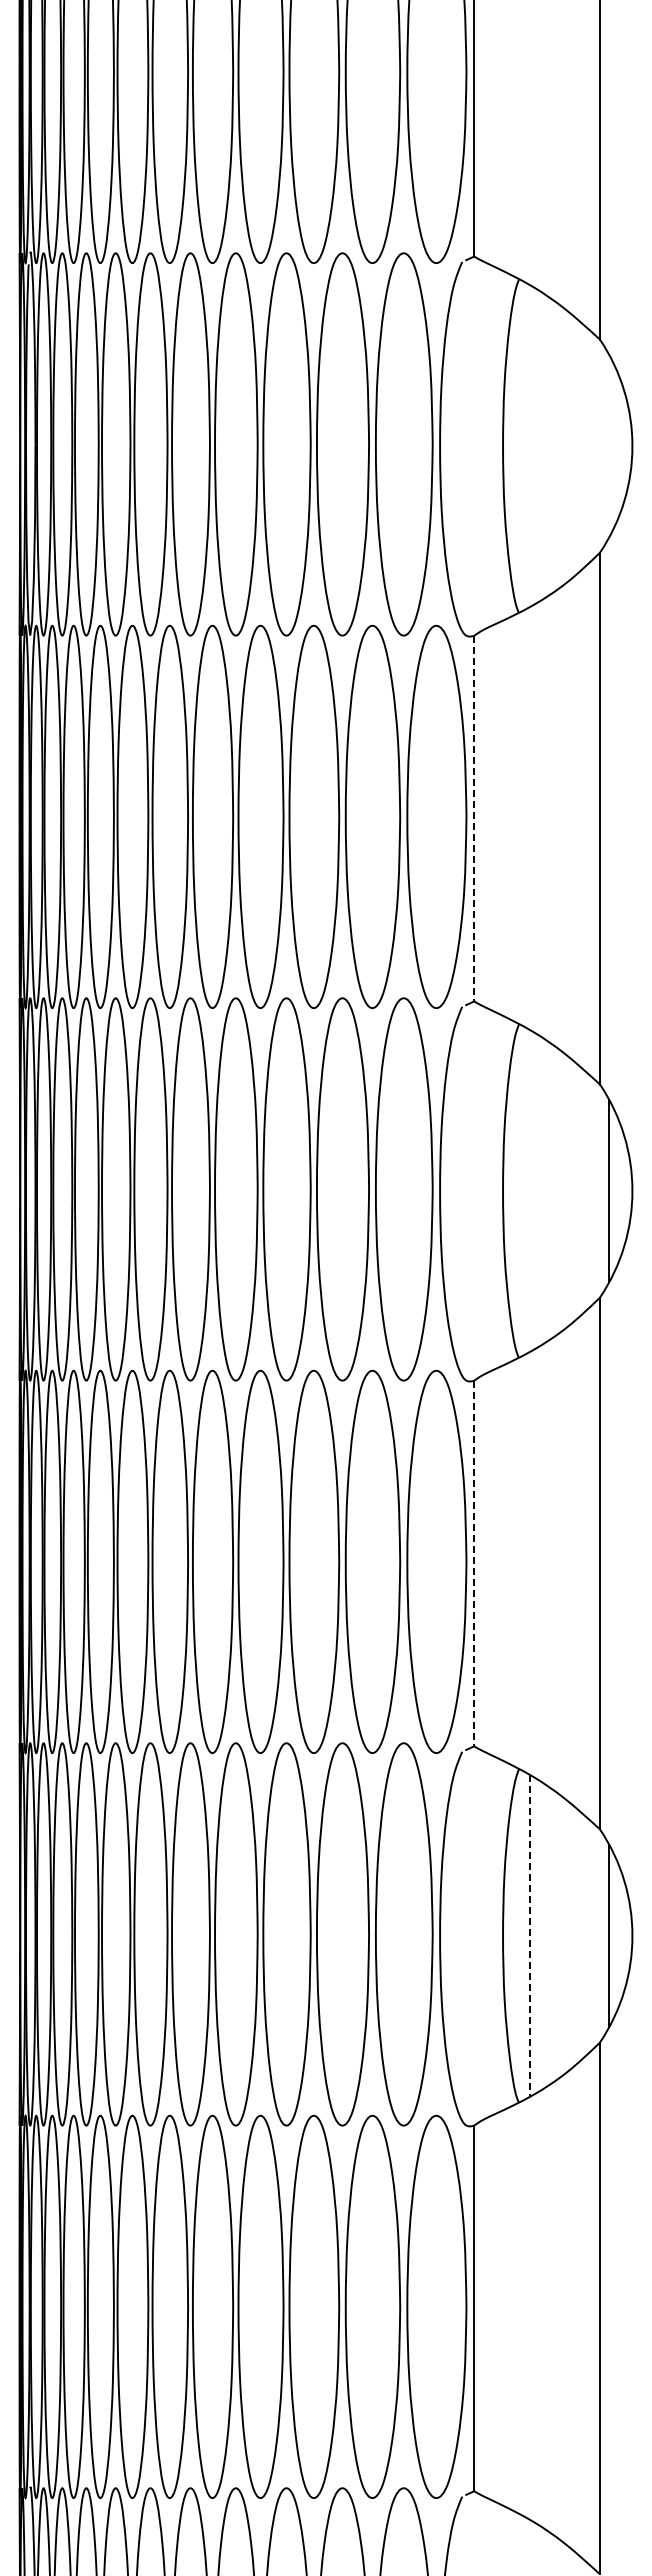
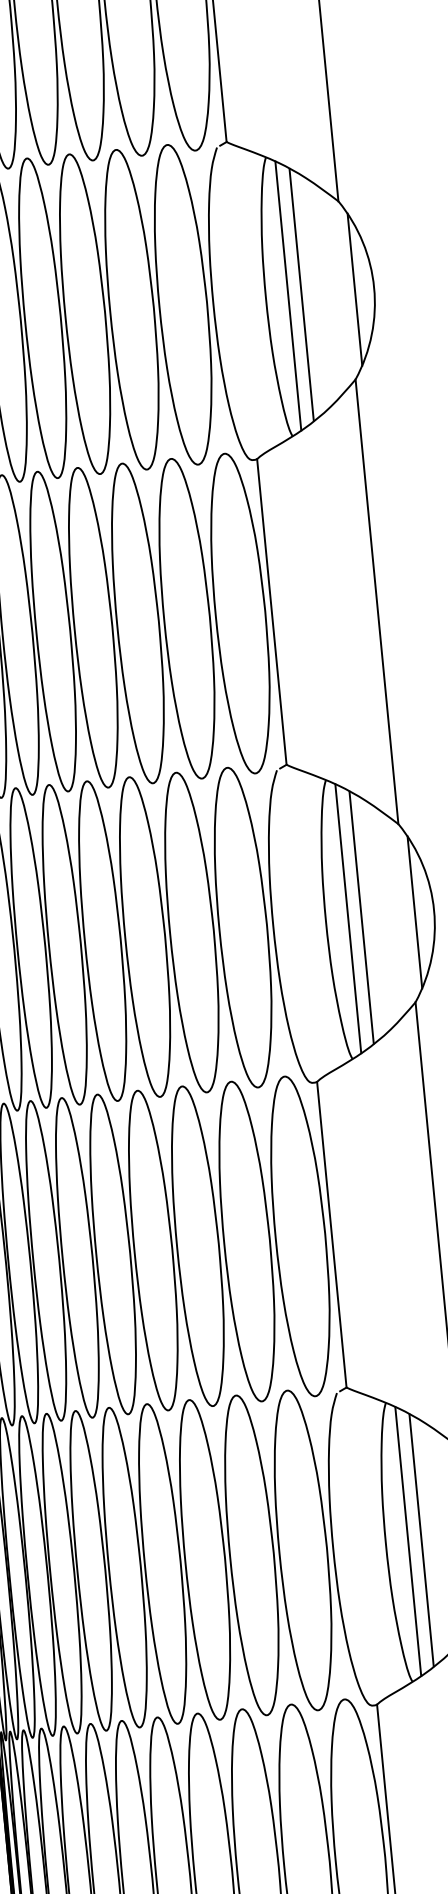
line: (529, 445) -> (288, 295), added
line: (545, 445) -> (301, 294), added
line: (609, 446) -> (354, 289), added
line: (474, 818) -> (272, 611), dashed -> solid
line: (529, 1190) -> (348, 918), added
line: (545, 1190) -> (361, 917), added
line: (474, 1563) -> (332, 1234), dashed -> solid
line: (529, 1935) -> (407, 1541), dashed -> solid
line: (545, 1935) -> (421, 1539), added

